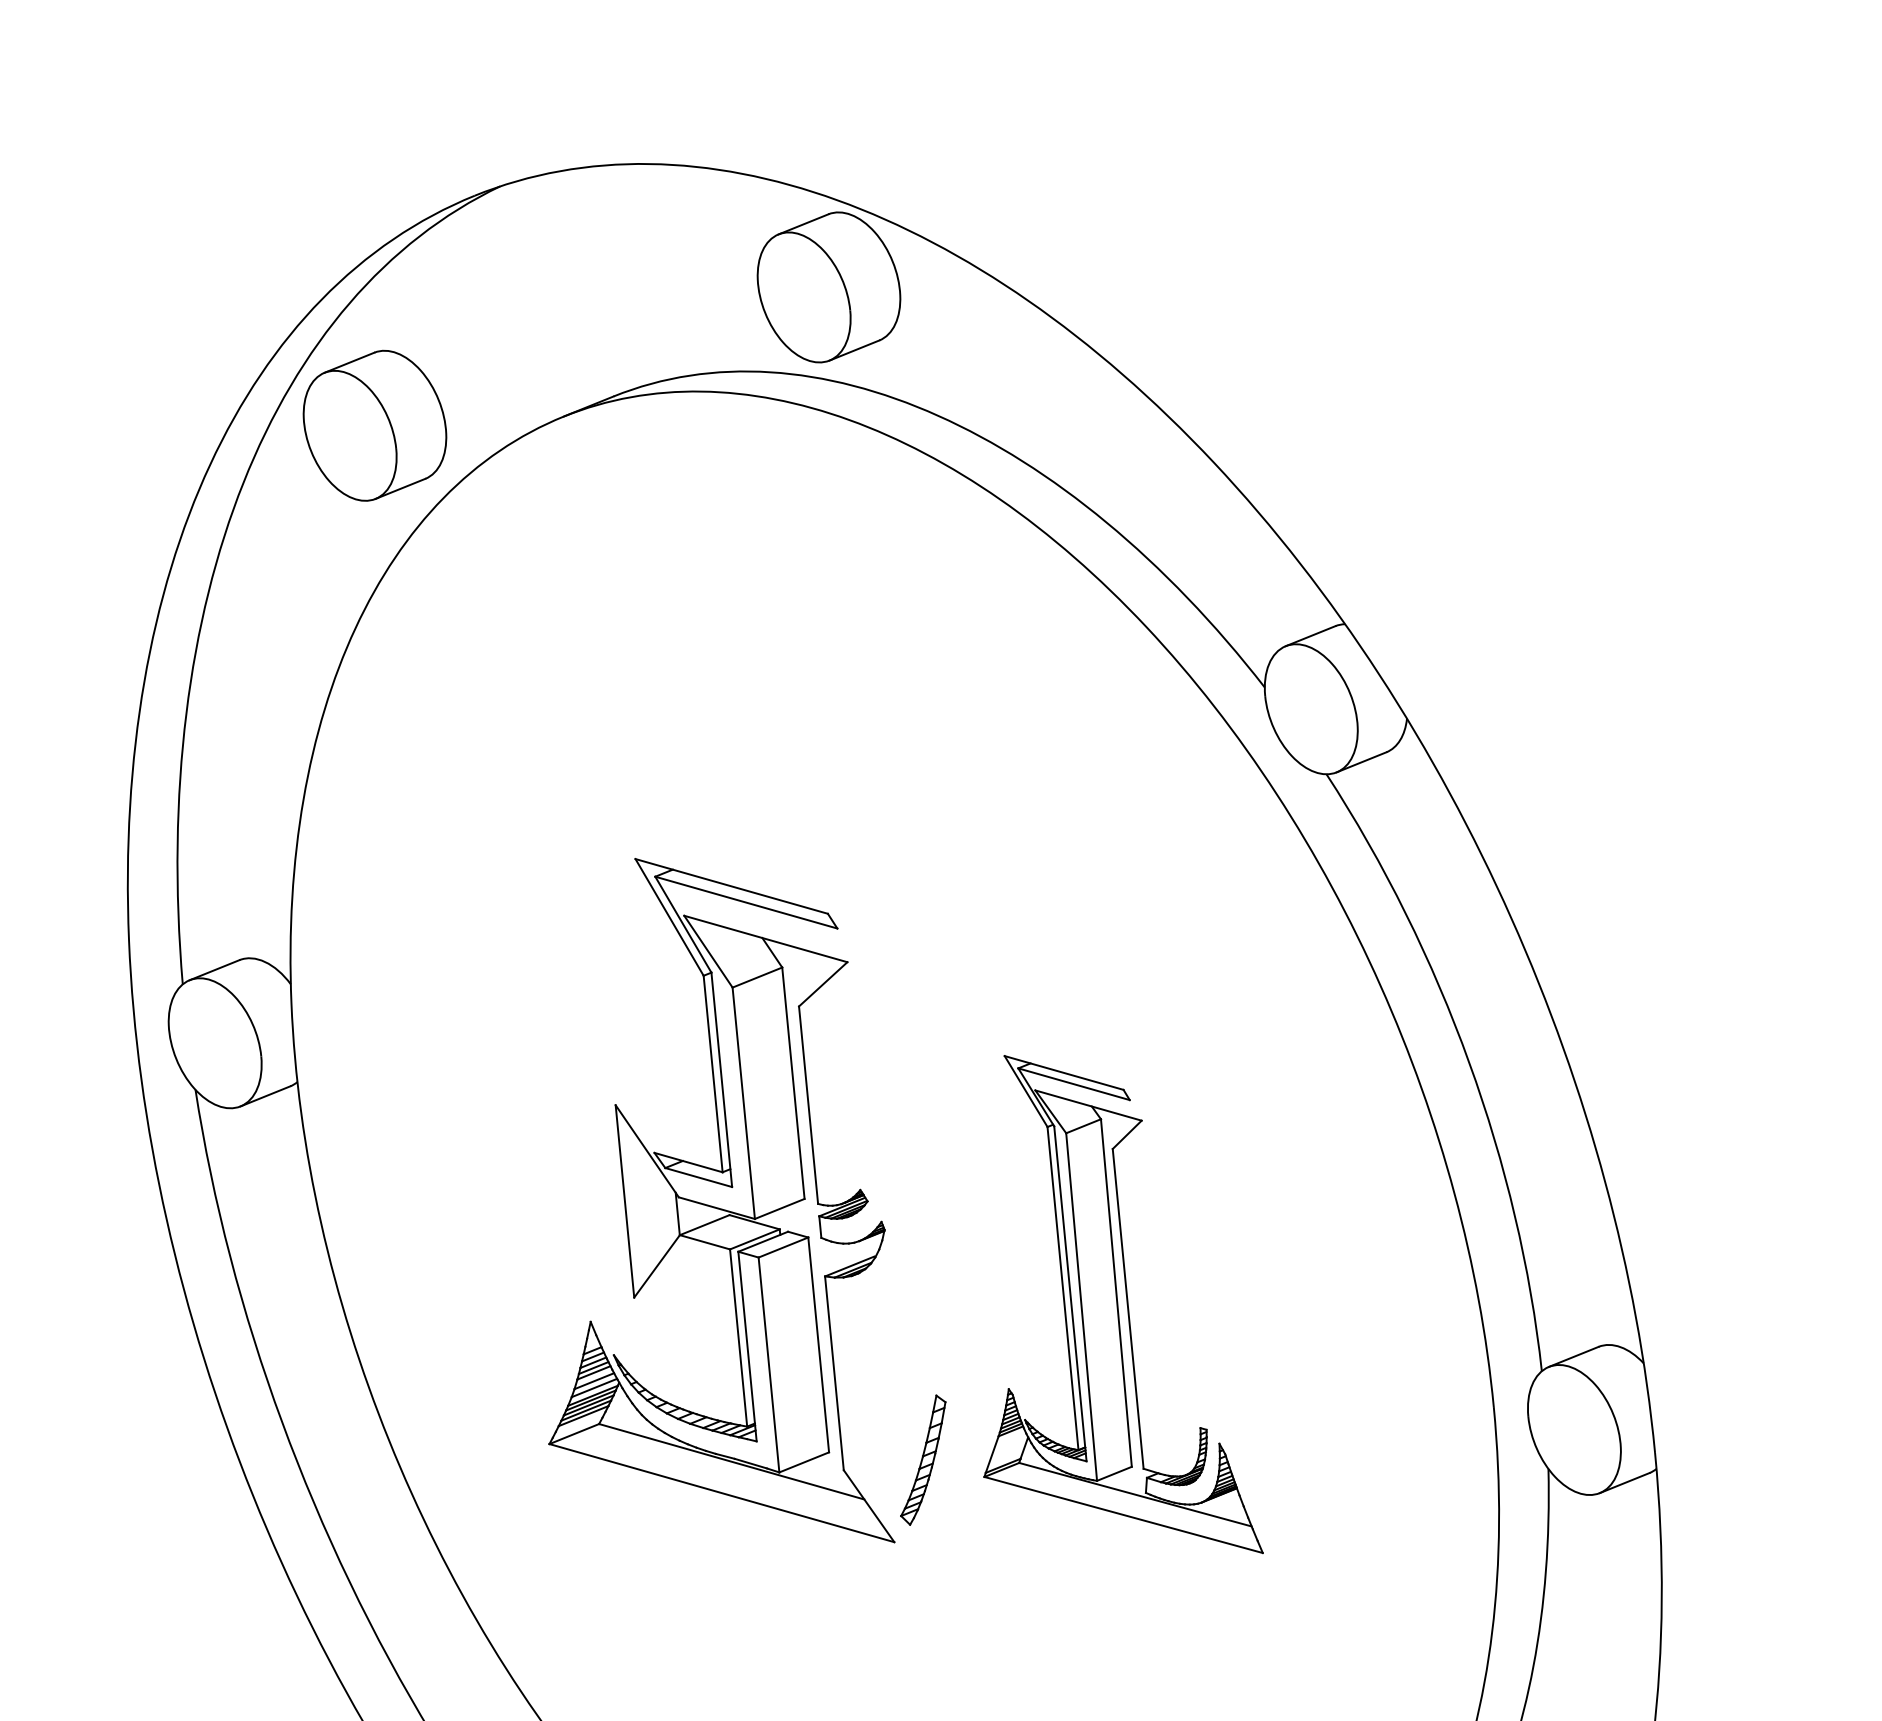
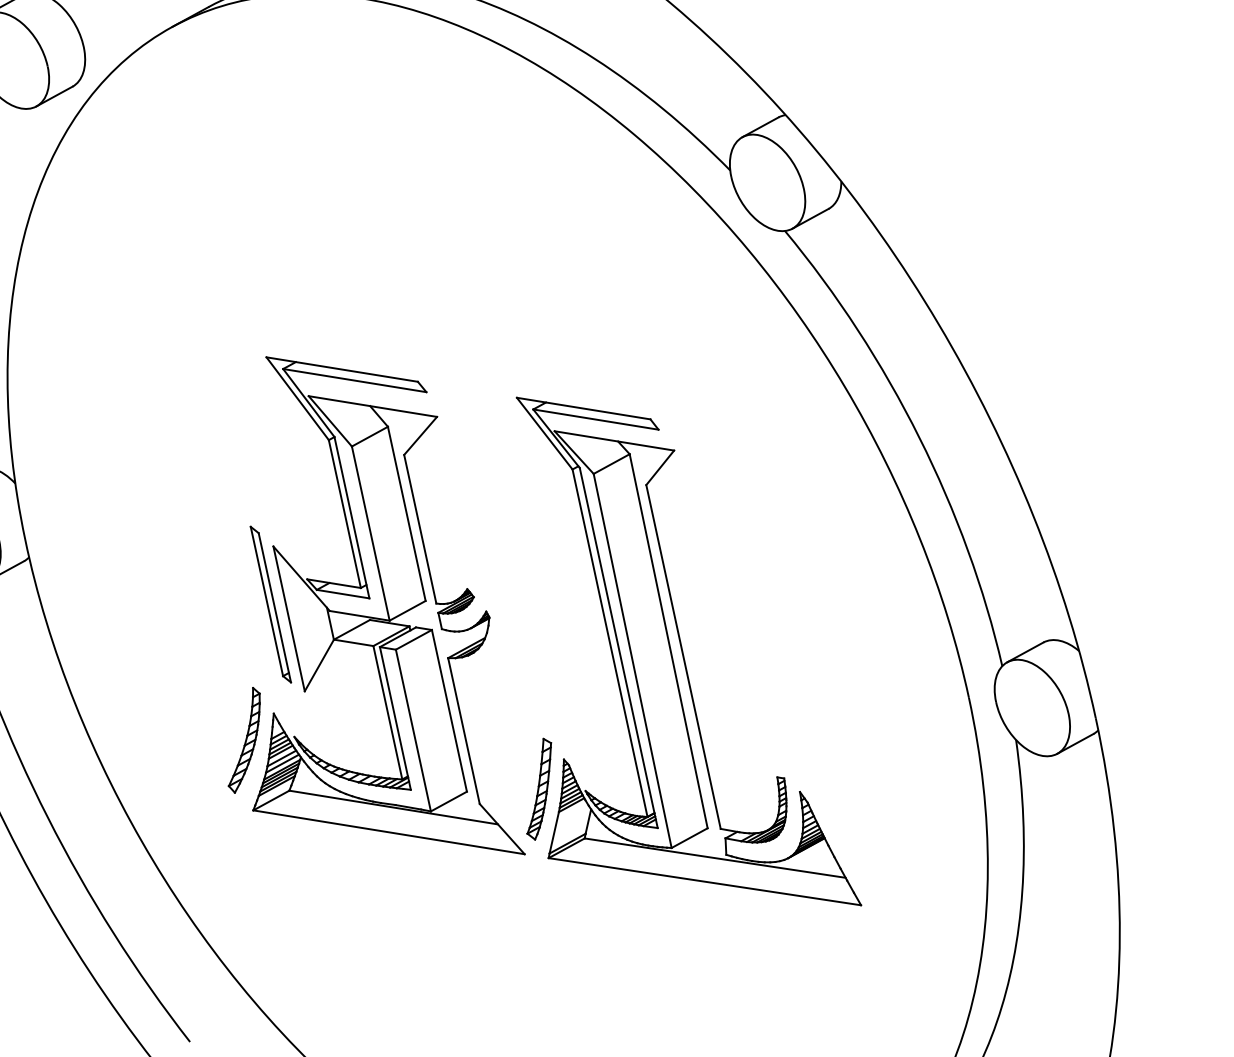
part: (603, 1180) -> (270, 604), added
part: (1123, 1304) -> (677, 652), size x1.43
part: (548, 1351) -> (244, 740), added

